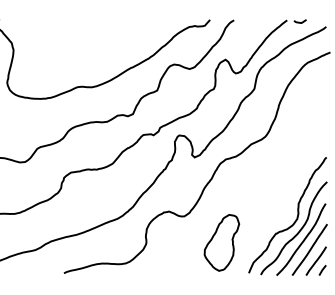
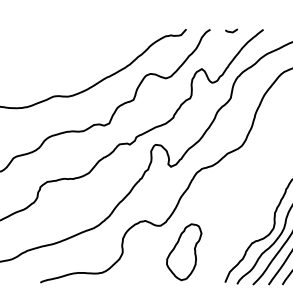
line: (299, 21) -> (230, 30), moved
part: (221, 242) -> (183, 251), moved

